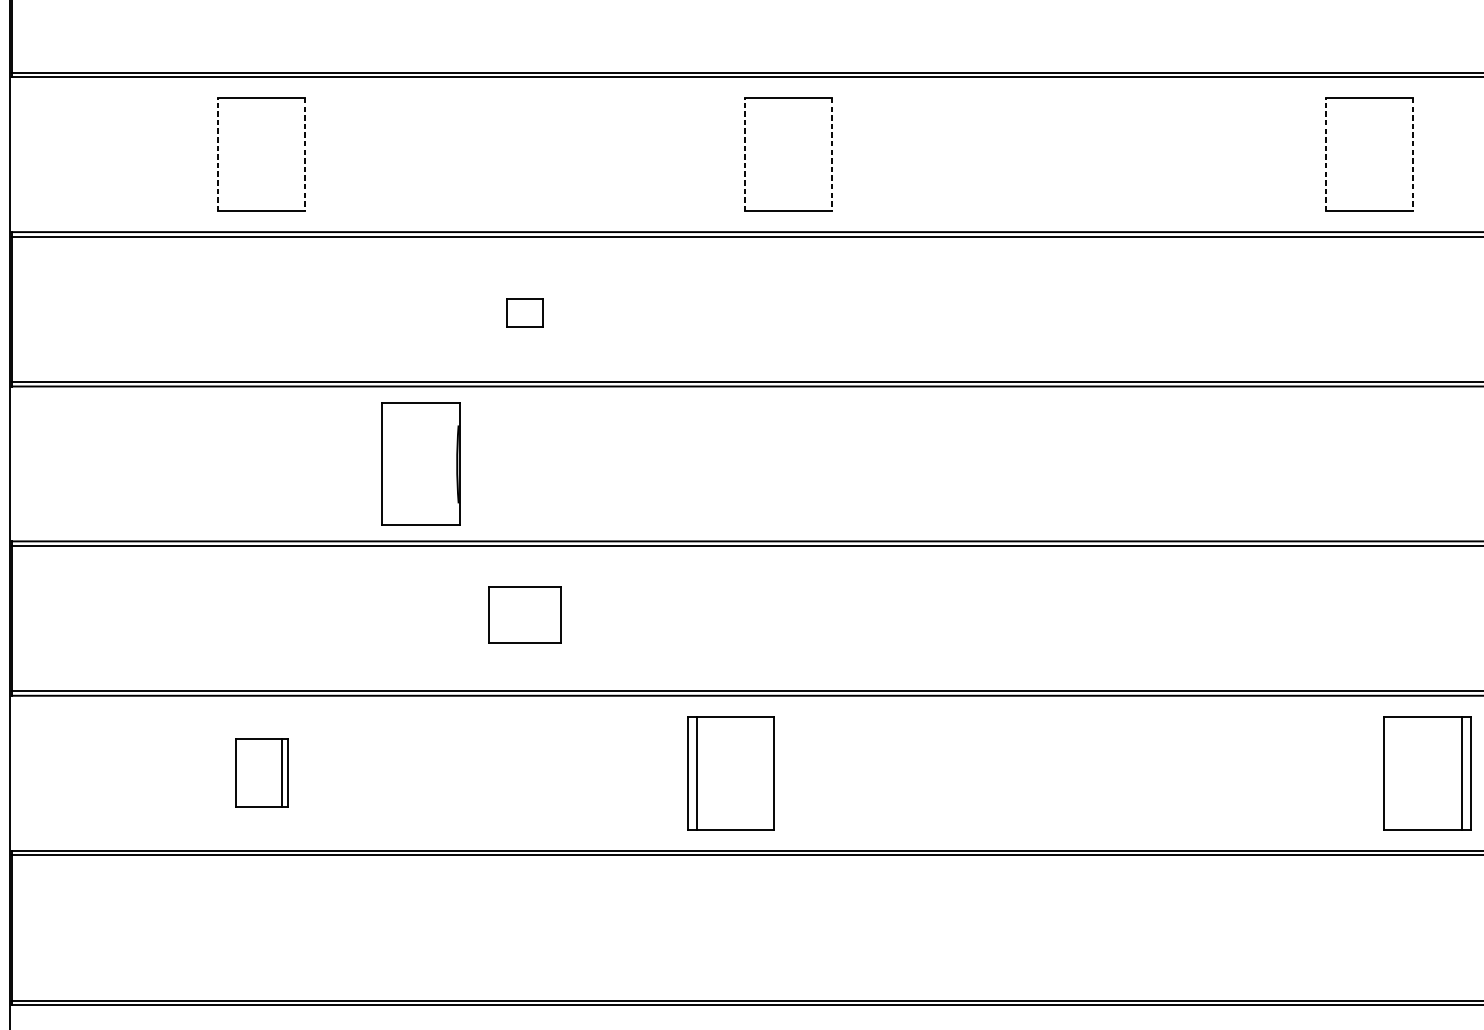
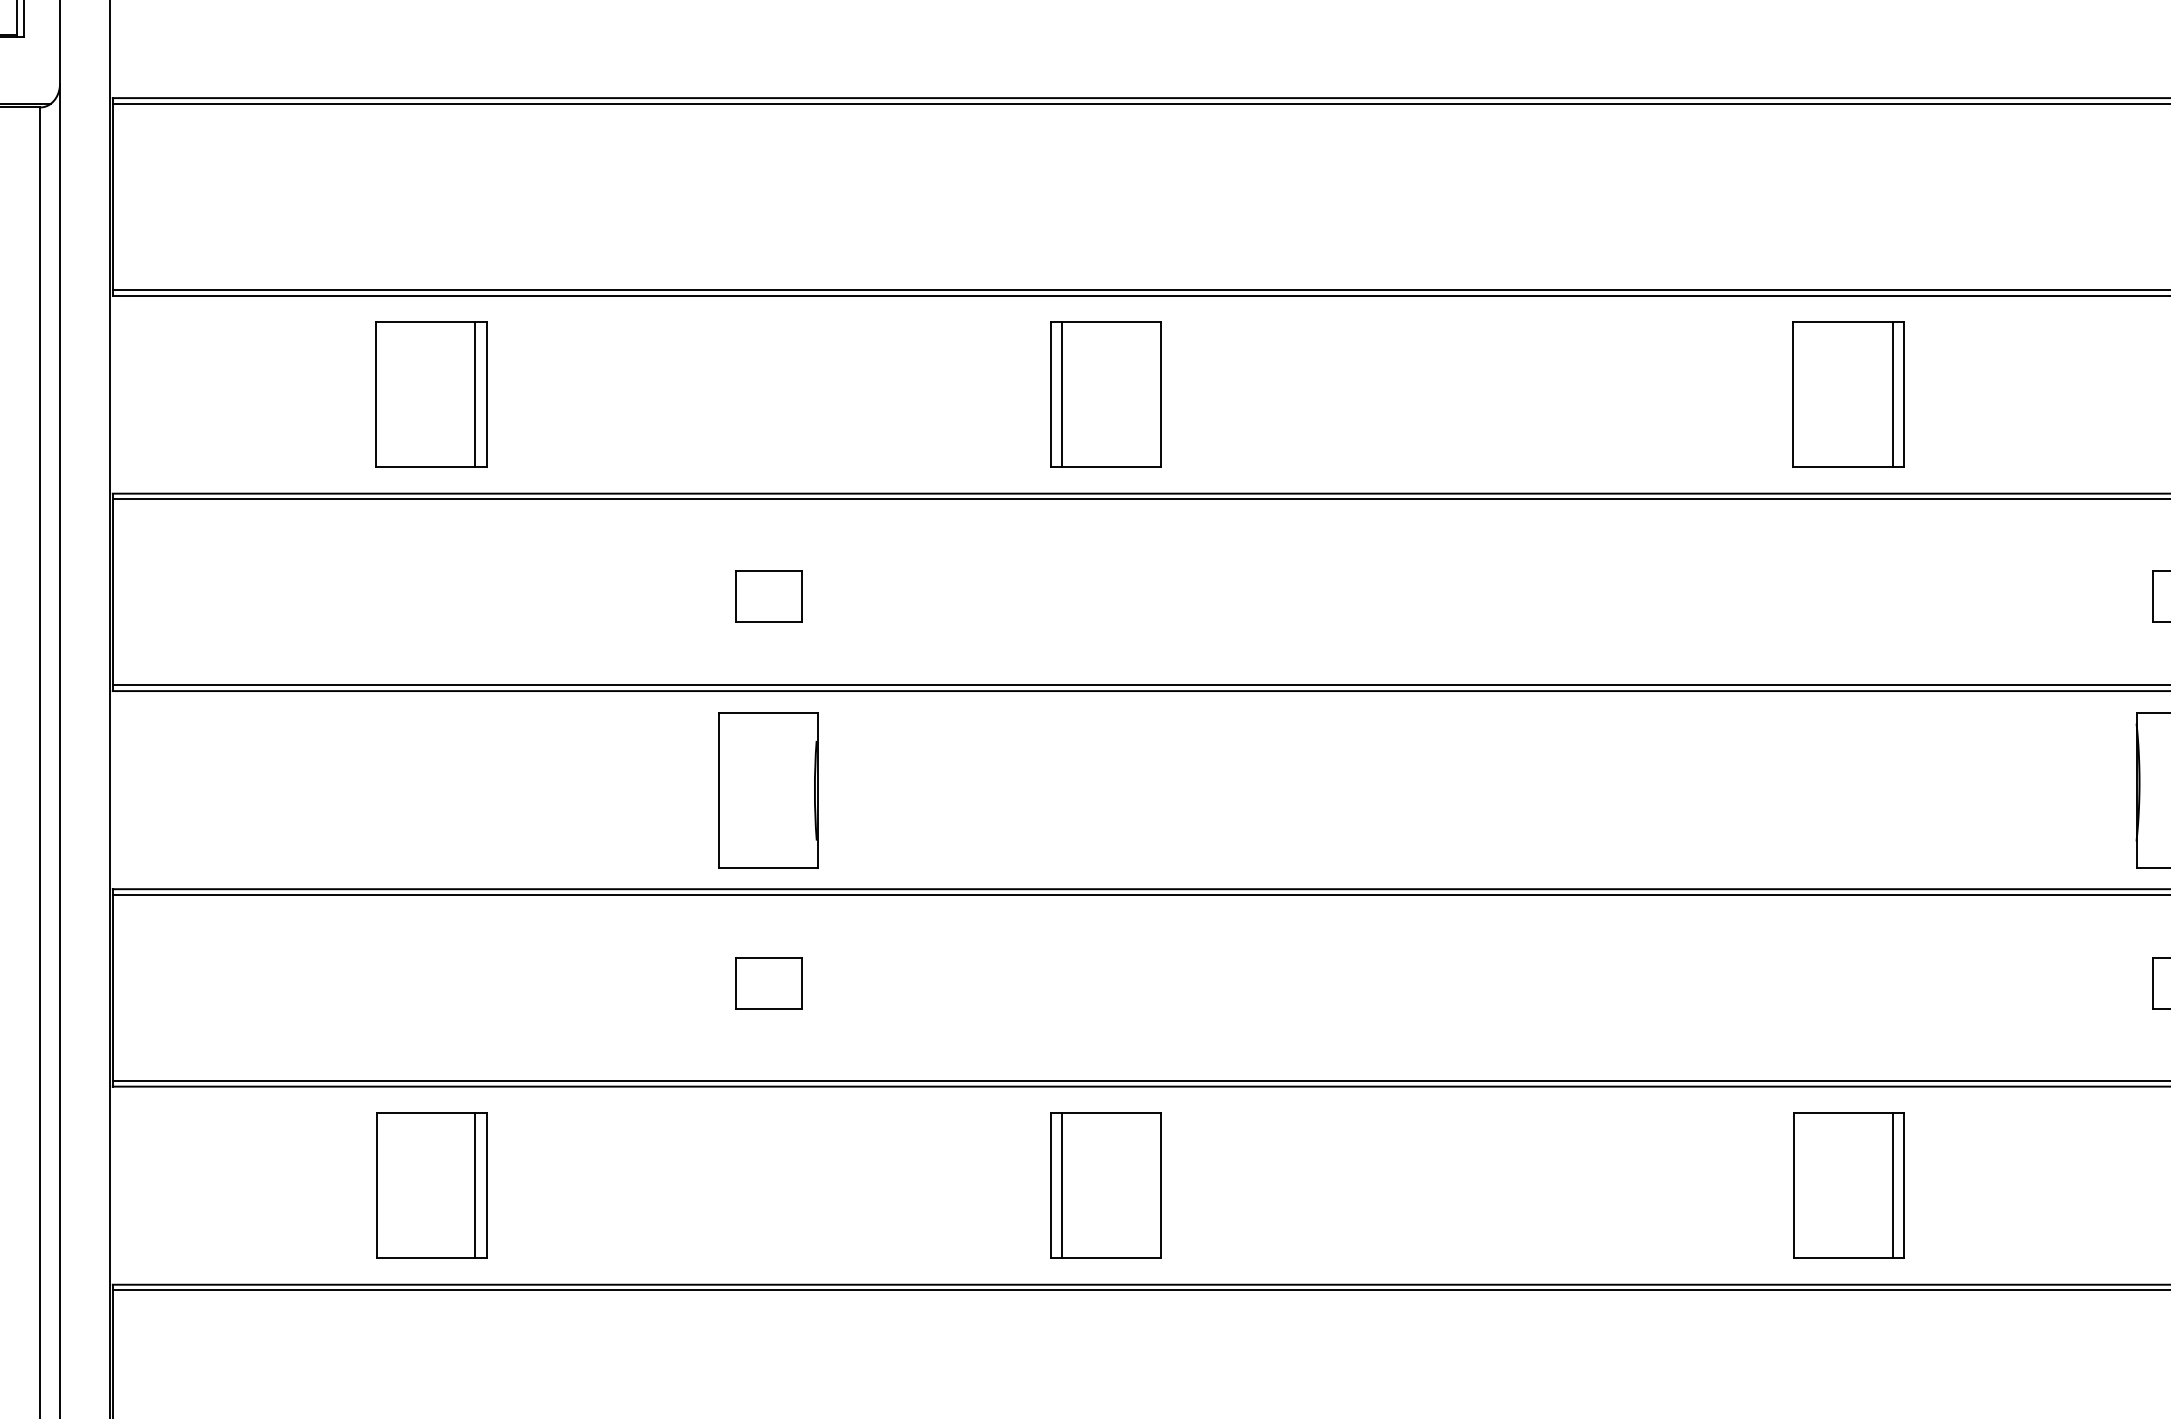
line: (218, 154) -> (376, 394), dashed -> solid
line: (295, 154) -> (475, 394), added
line: (305, 154) -> (487, 394), dashed -> solid
line: (745, 154) -> (1050, 394), dashed -> solid
line: (754, 154) -> (1062, 394), added
line: (832, 154) -> (1161, 394), dashed -> solid
line: (1326, 154) -> (1793, 394), dashed -> solid
line: (1403, 154) -> (1892, 394), added
line: (1413, 154) -> (1904, 394), dashed -> solid
part: (524, 312) -> (768, 596), size x1.43
part: (420, 464) -> (768, 790), moved
part: (524, 615) -> (768, 983), size x0.71
part: (261, 773) -> (431, 1185), size x1.67
part: (730, 773) -> (1105, 1185), moved
part: (1427, 773) -> (1848, 1185), moved

